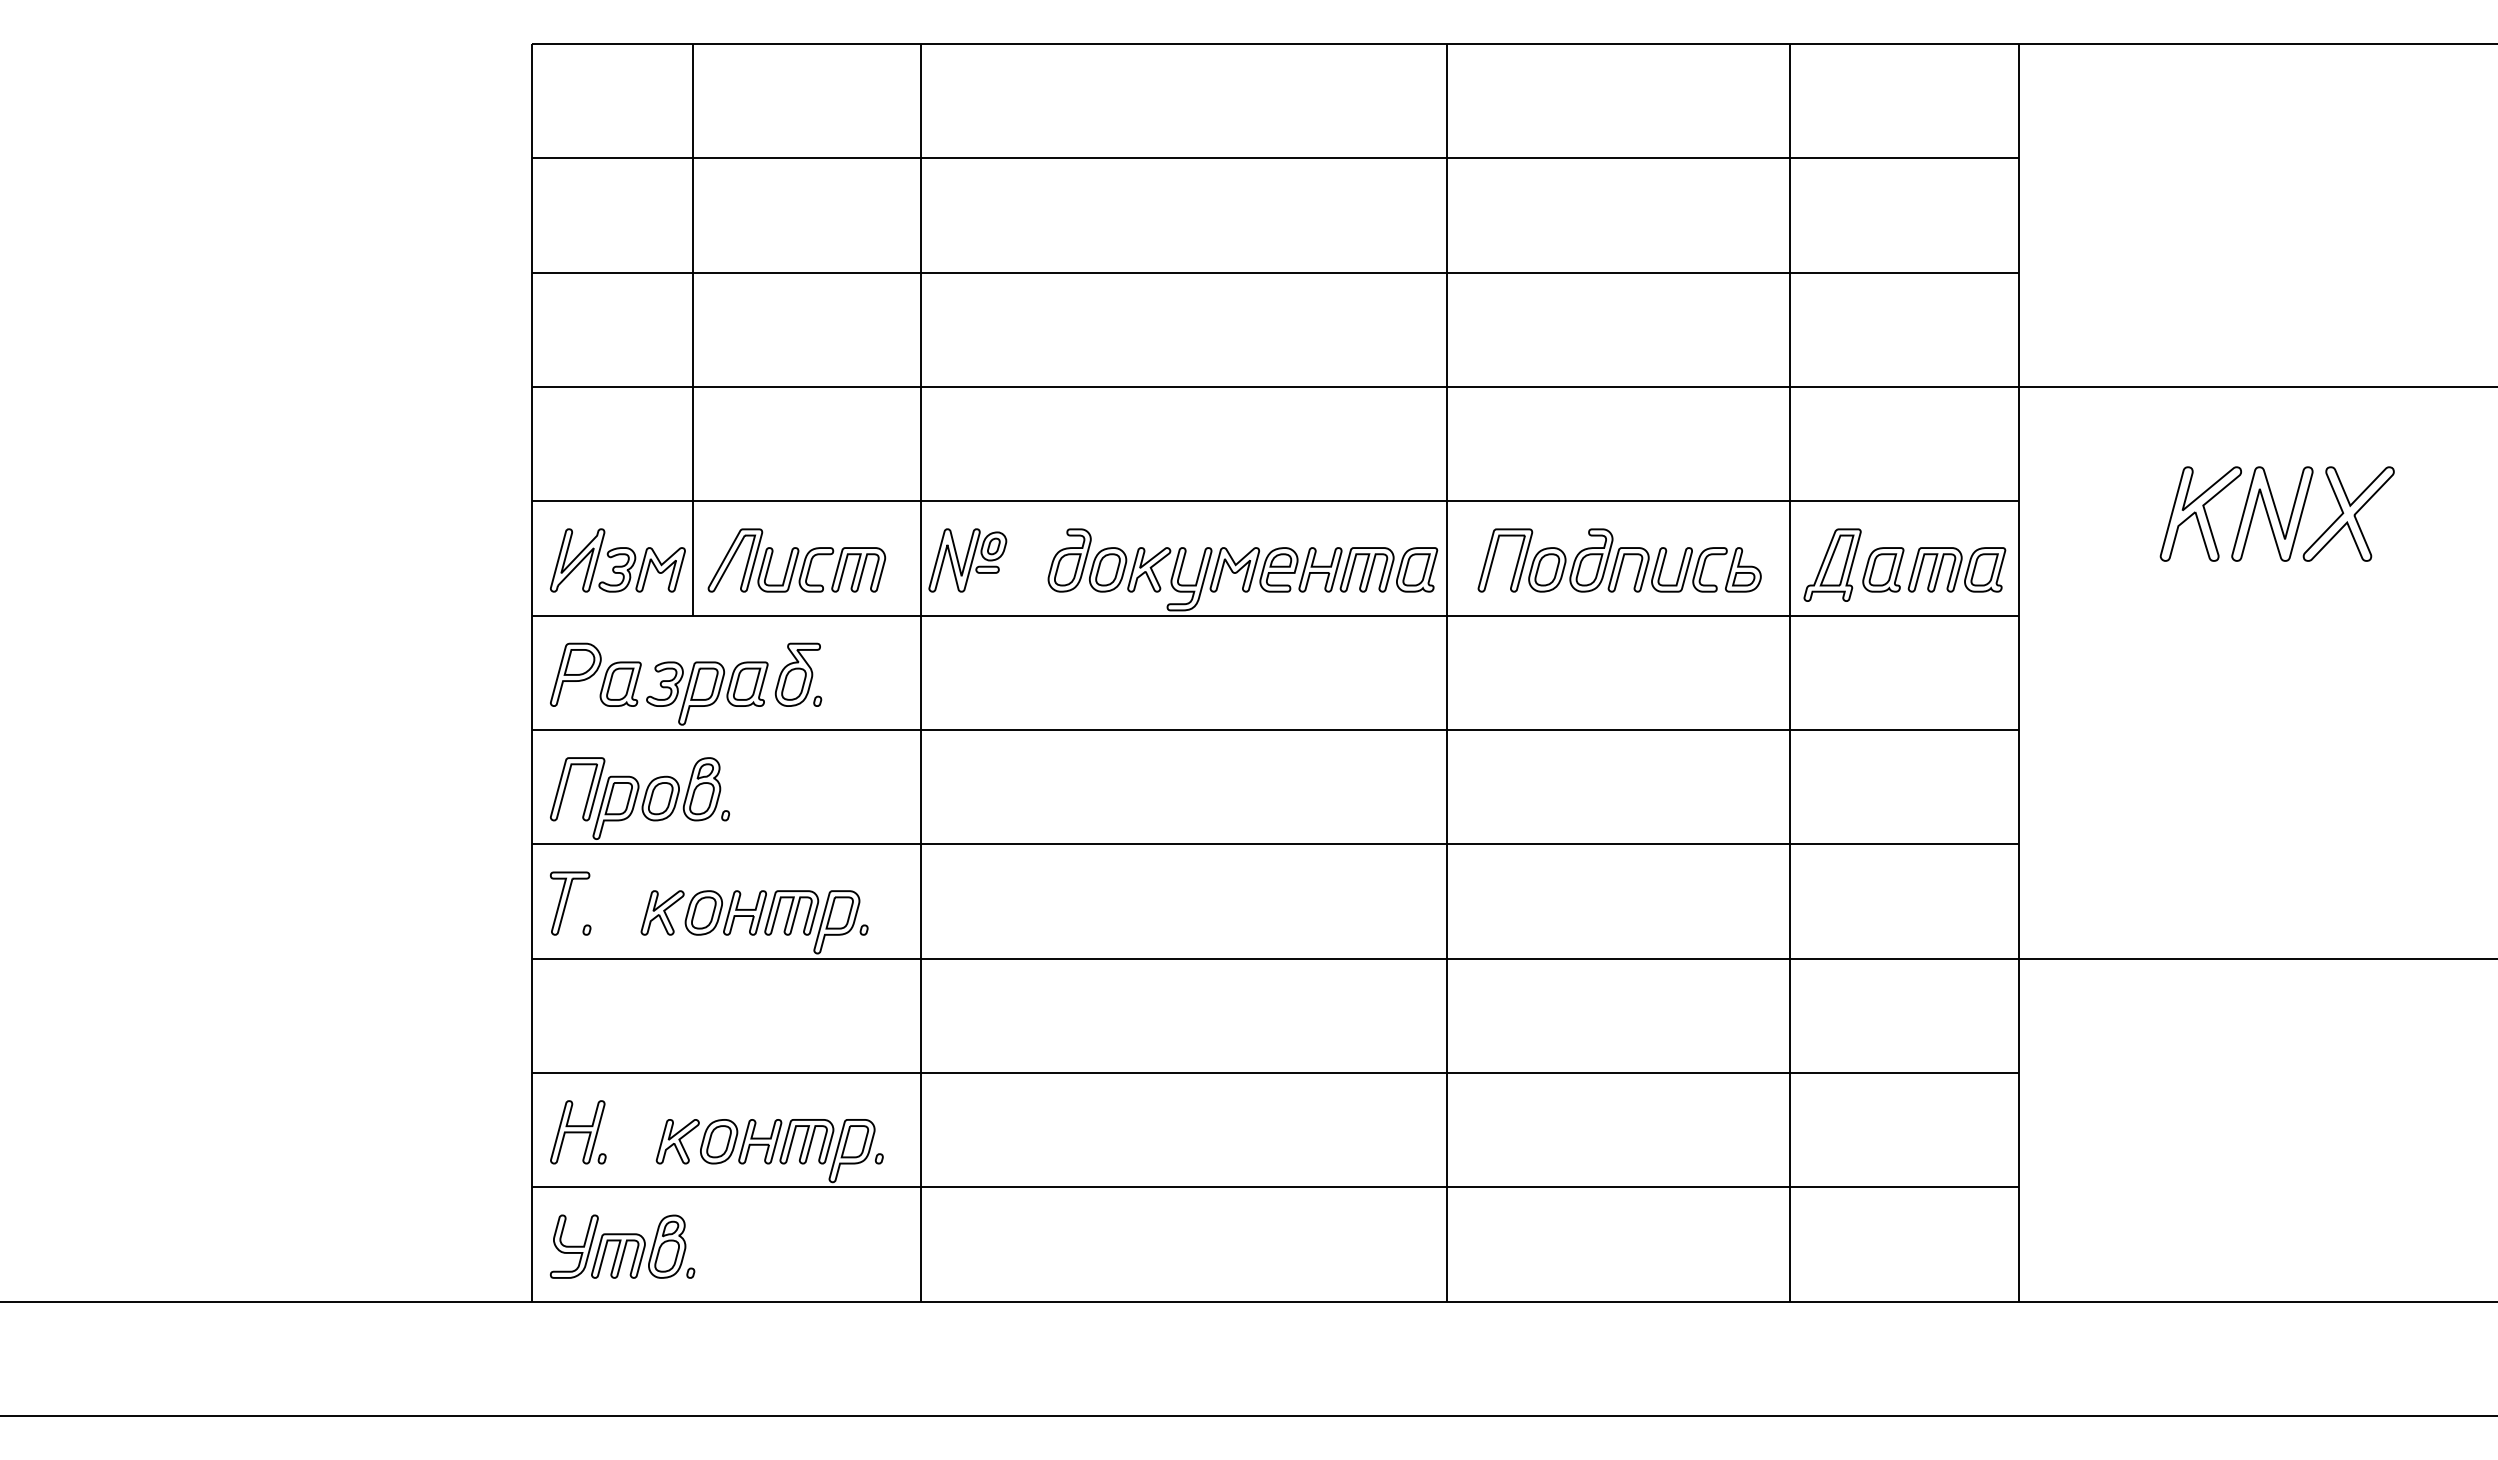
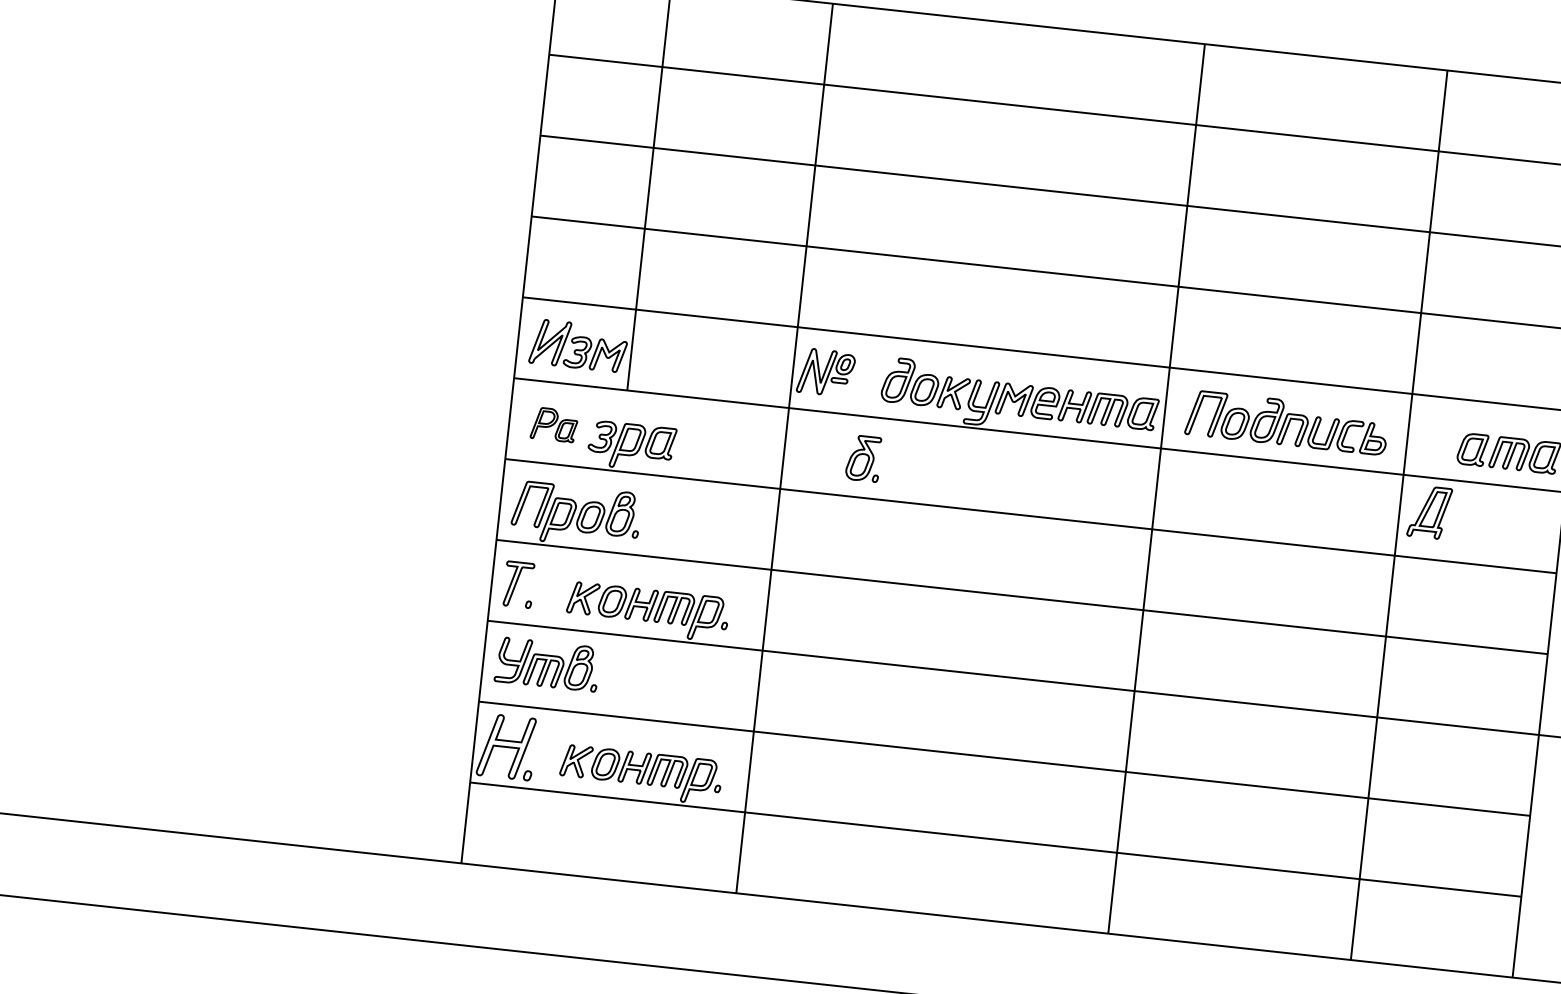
part: (796, 560) -> (705, 359), removed
part: (1832, 564) -> (1429, 511), moved
part: (595, 674) -> (554, 424), size x0.7
part: (798, 674) -> (863, 458), moved
part: (578, 1132) -> (506, 747), size x1.4
part: (622, 1246) -> (547, 664), moved

